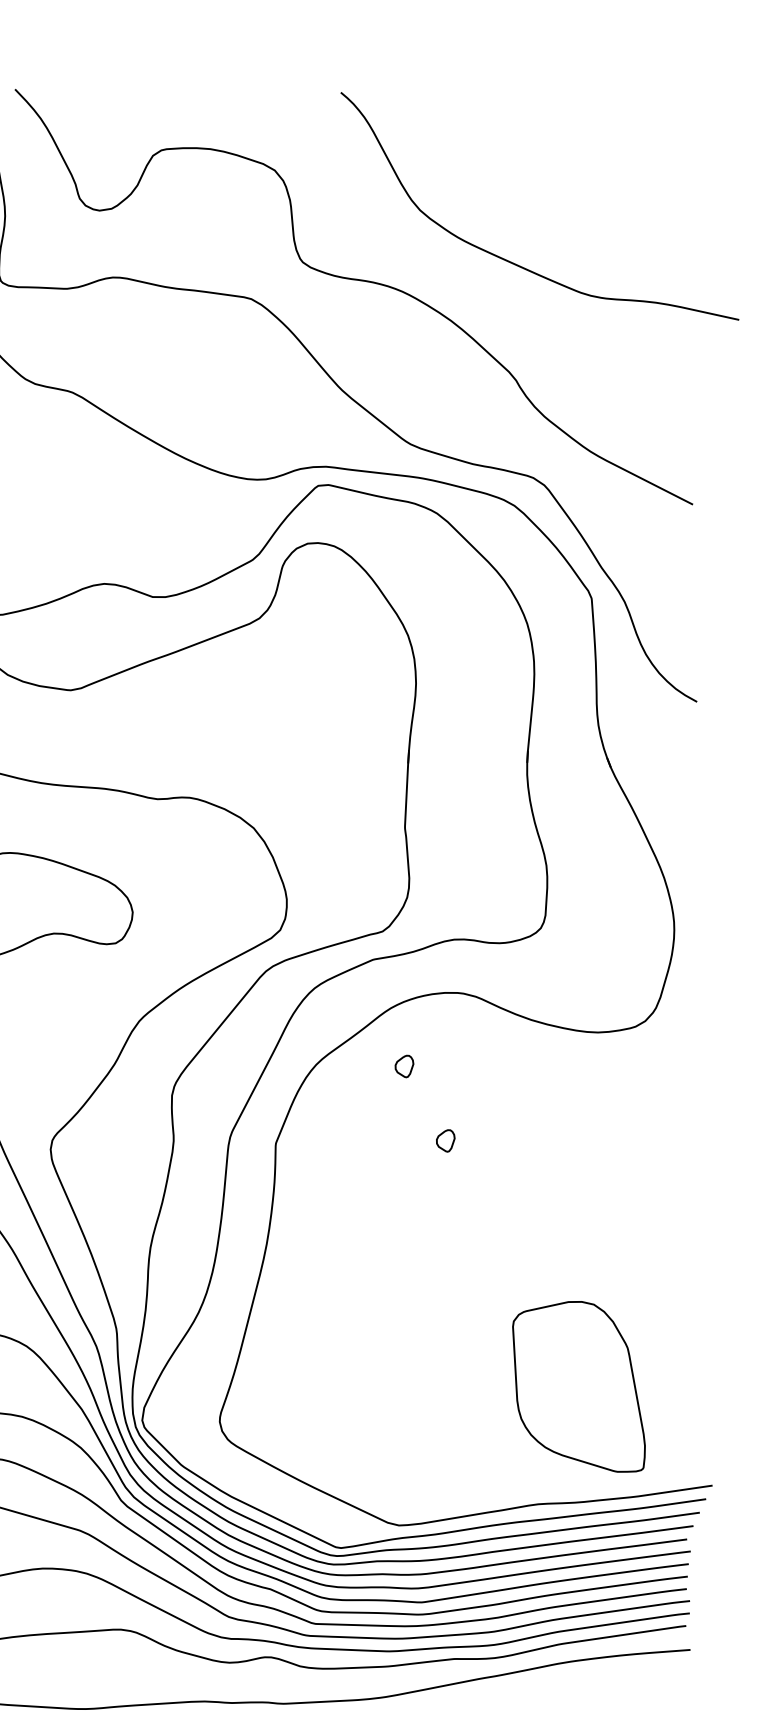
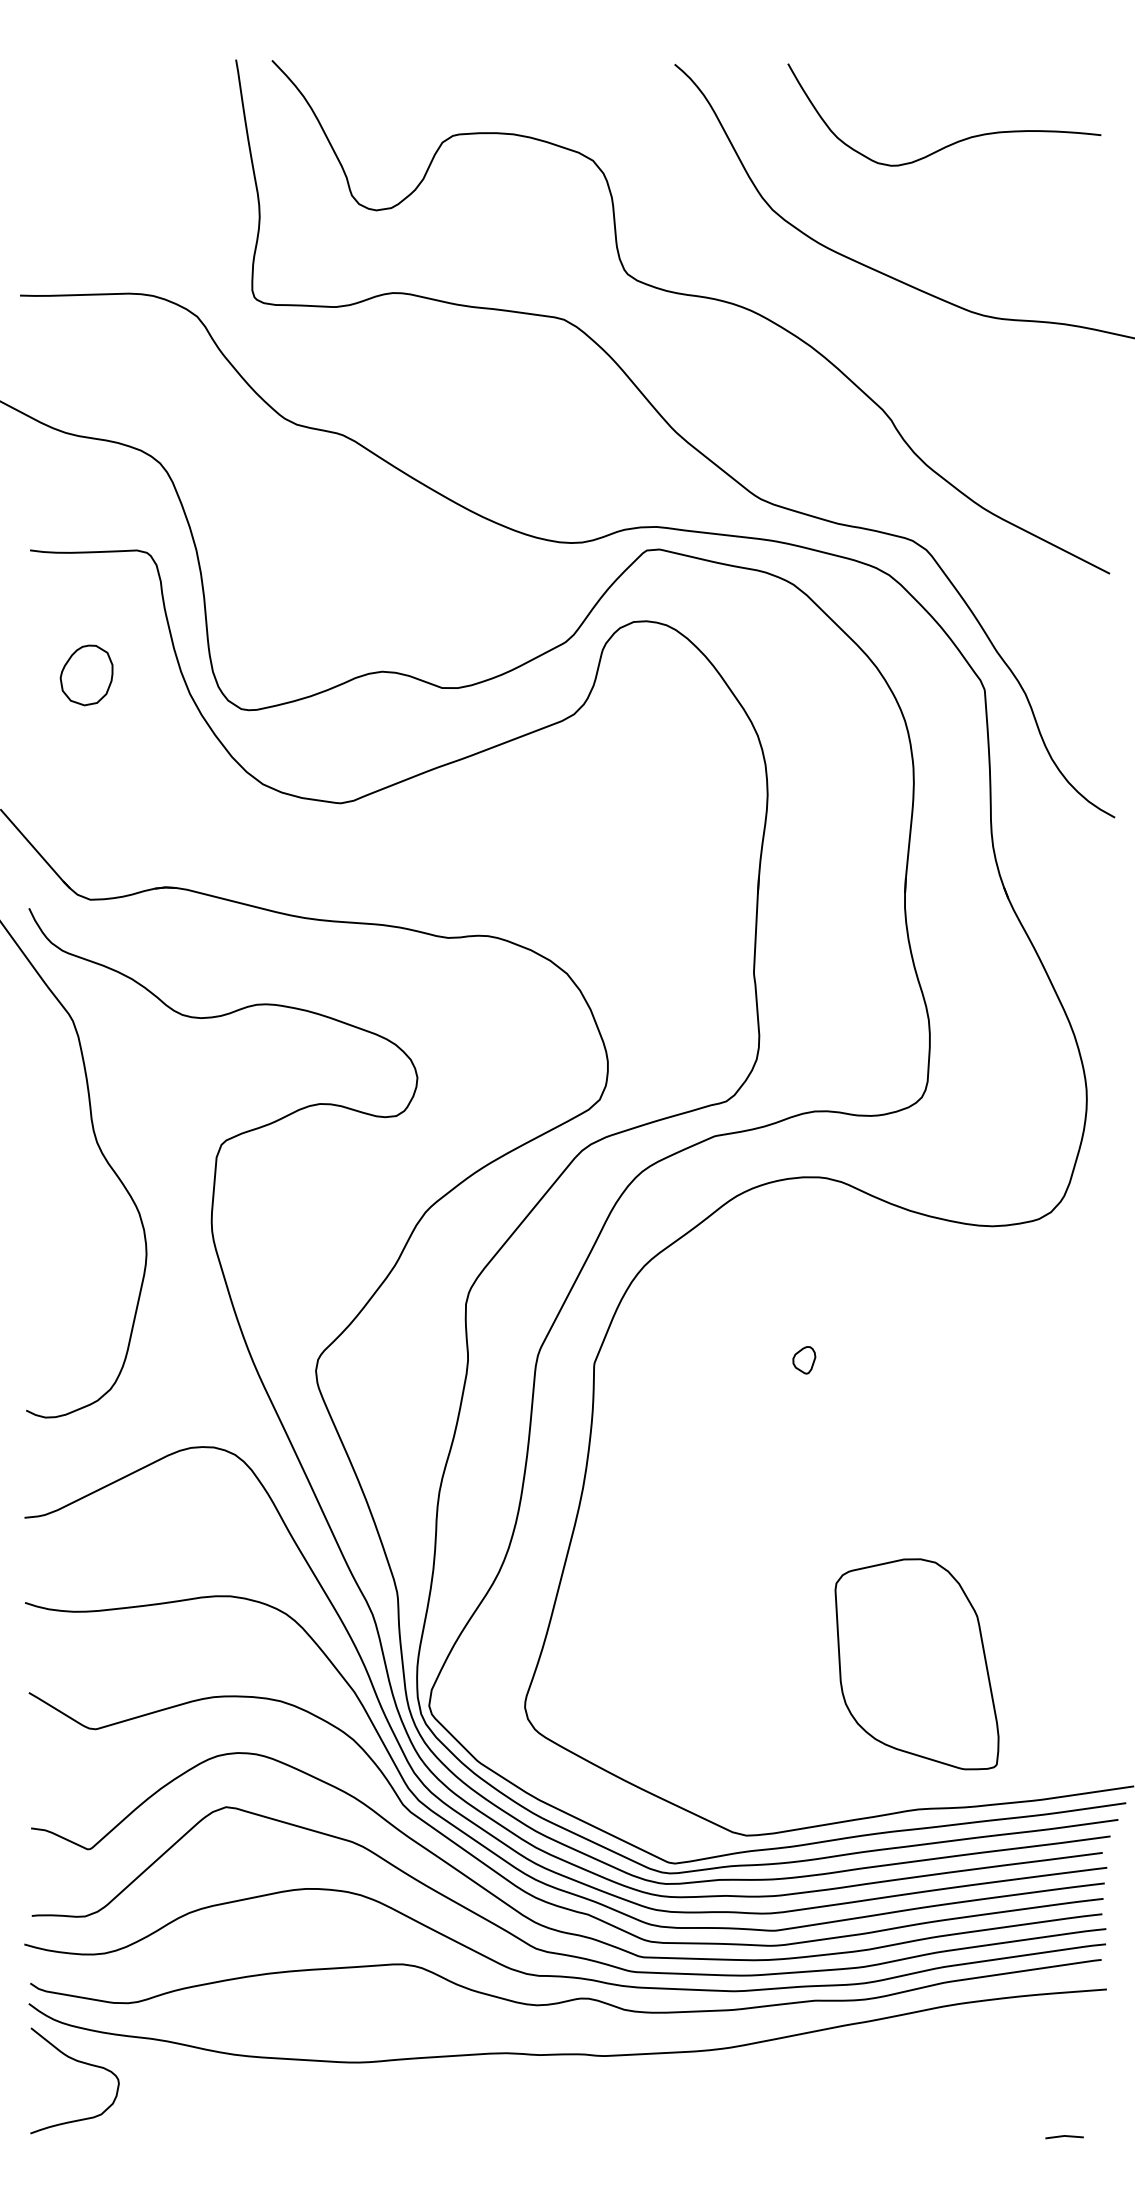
curve: (566, 155) -> (953, 142), added
part: (404, 1066) -> (753, 1268), removed
part: (578, 1387) -> (916, 1664), moved

